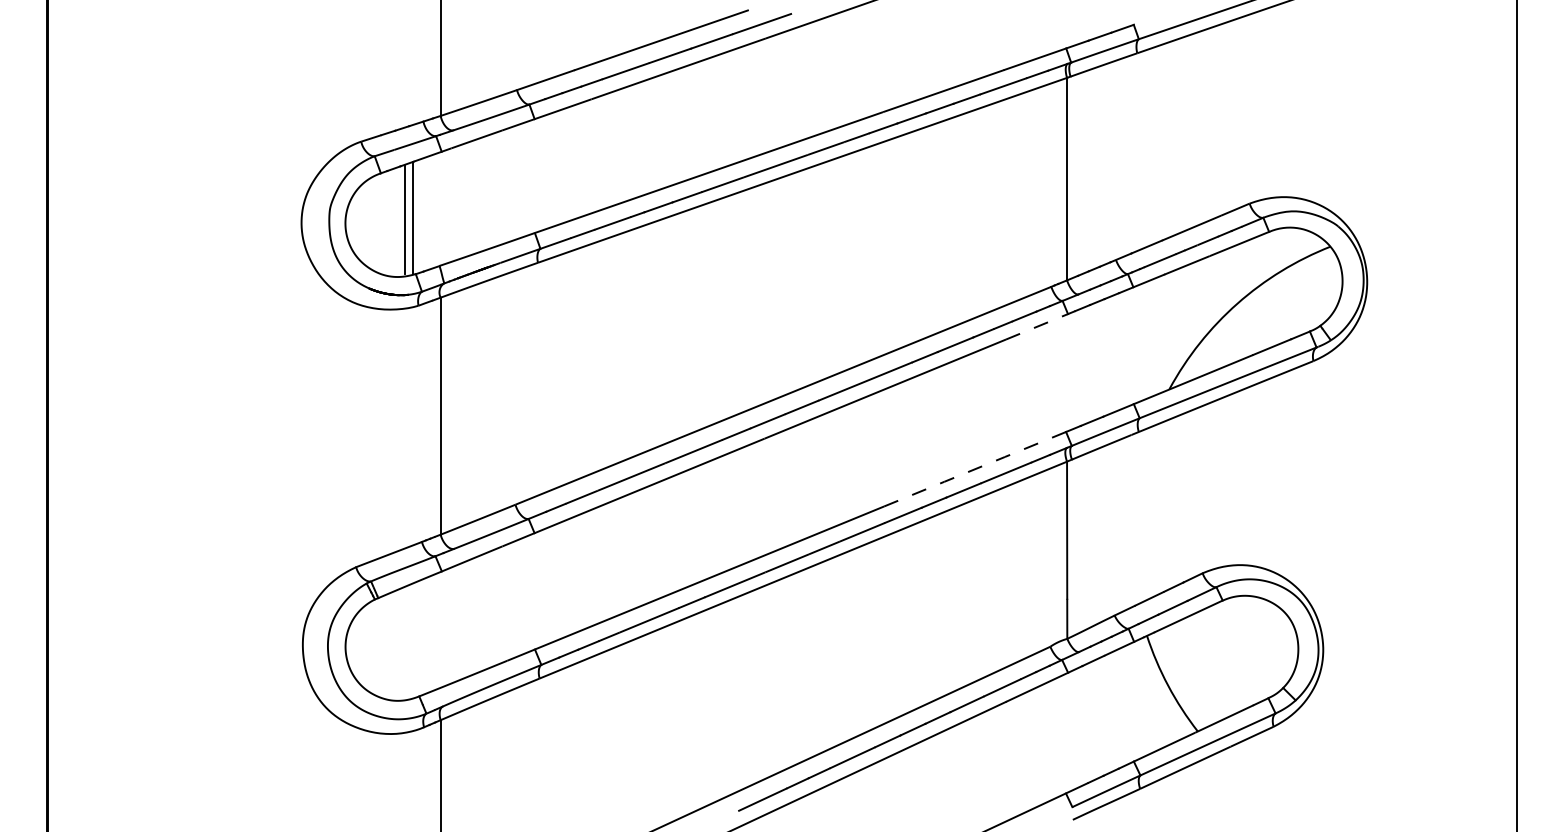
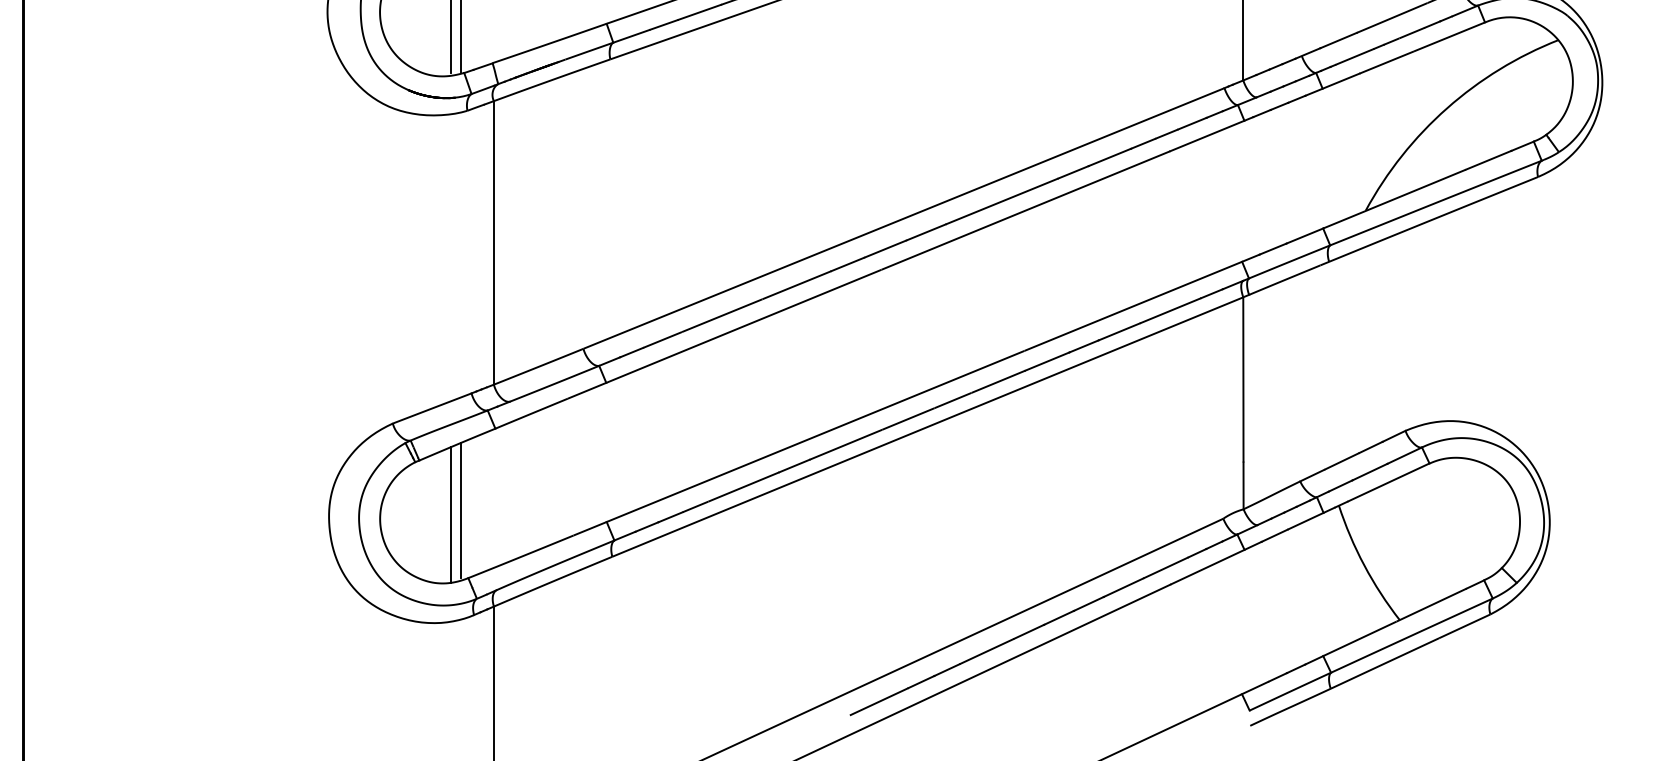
line: (1041, 325) -> (1212, 134), dashed -> solid
line: (975, 469) -> (1133, 306), dashed -> solid
line: (413, 639) -> (461, 510), added
line: (405, 643) -> (451, 514), added

